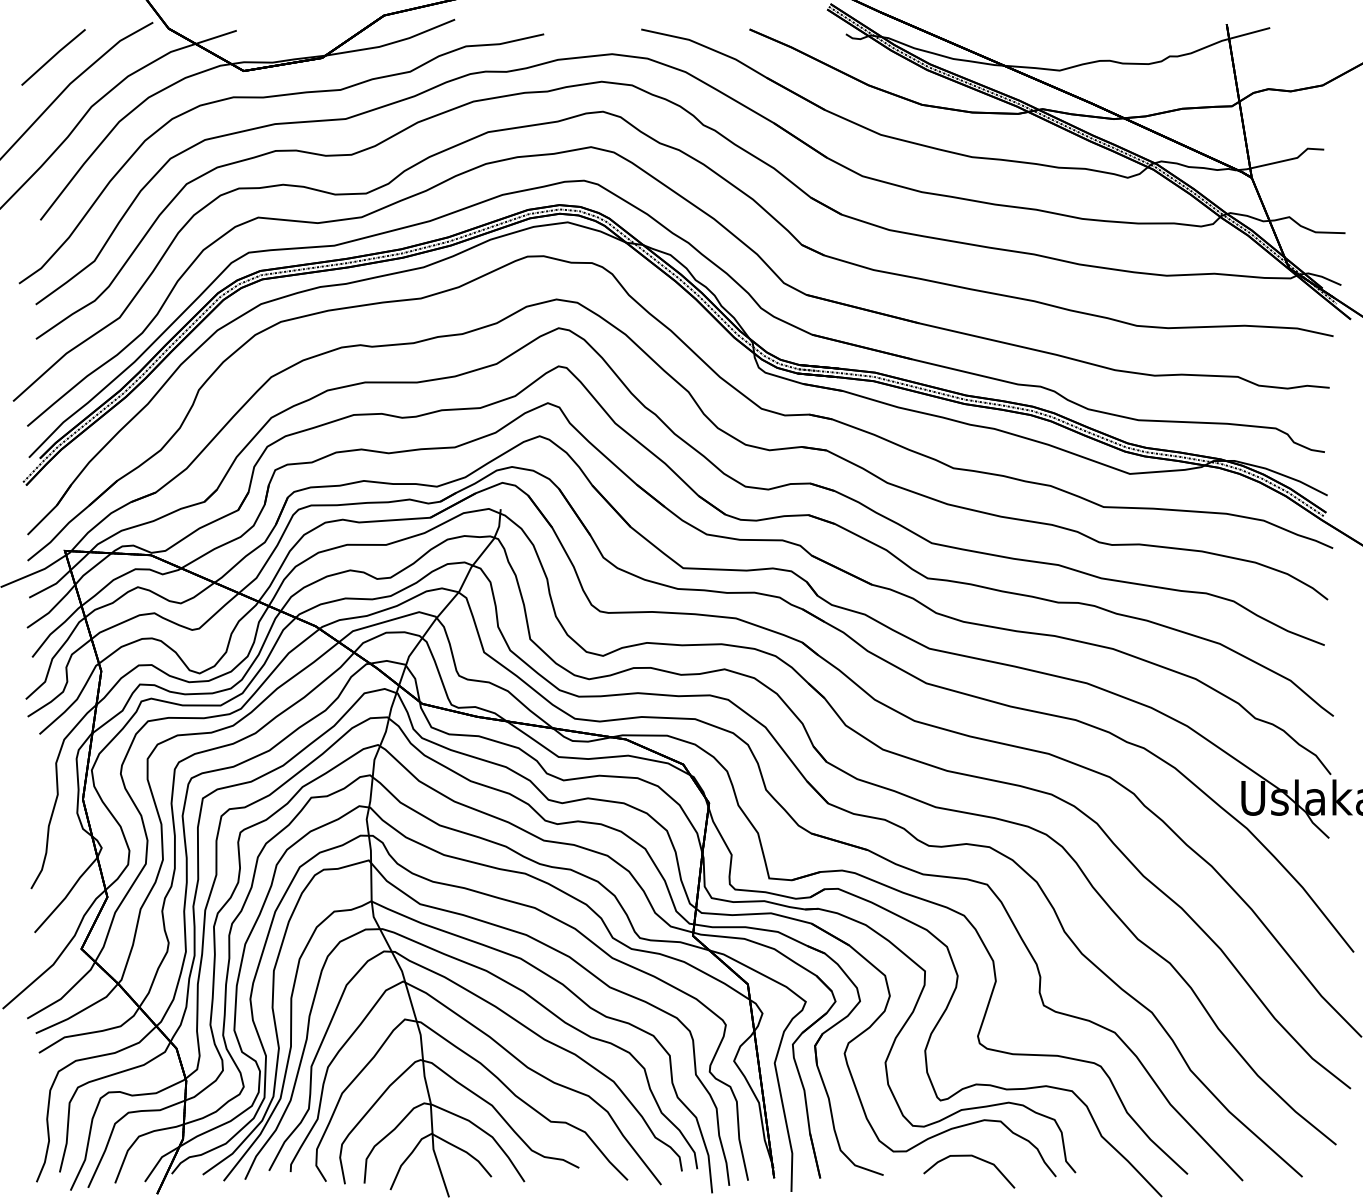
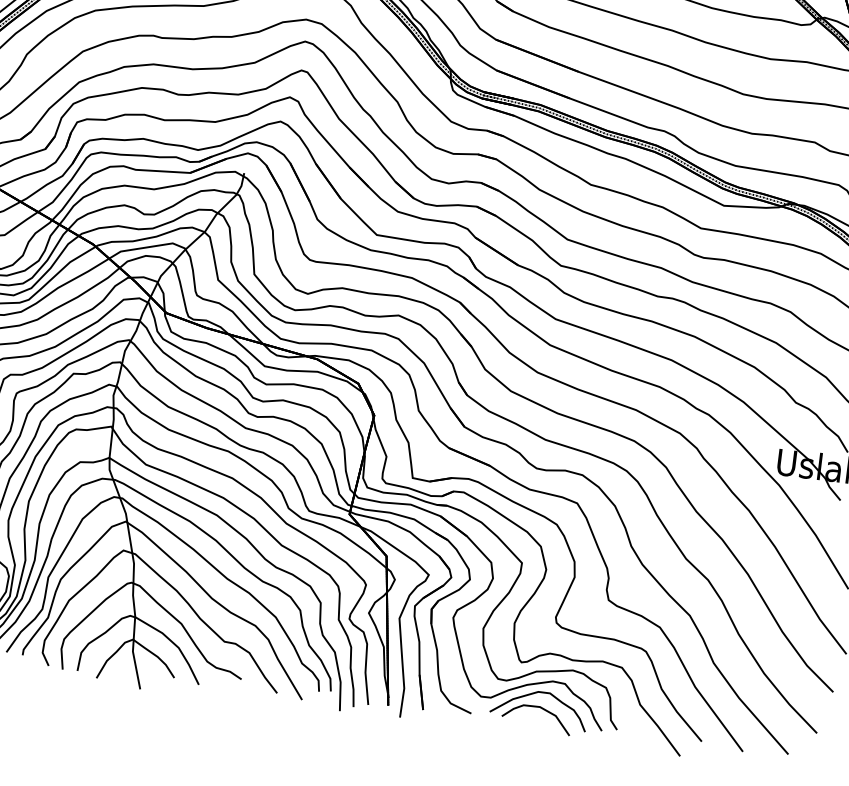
curve: (962, 1139) -> (534, 693), added

